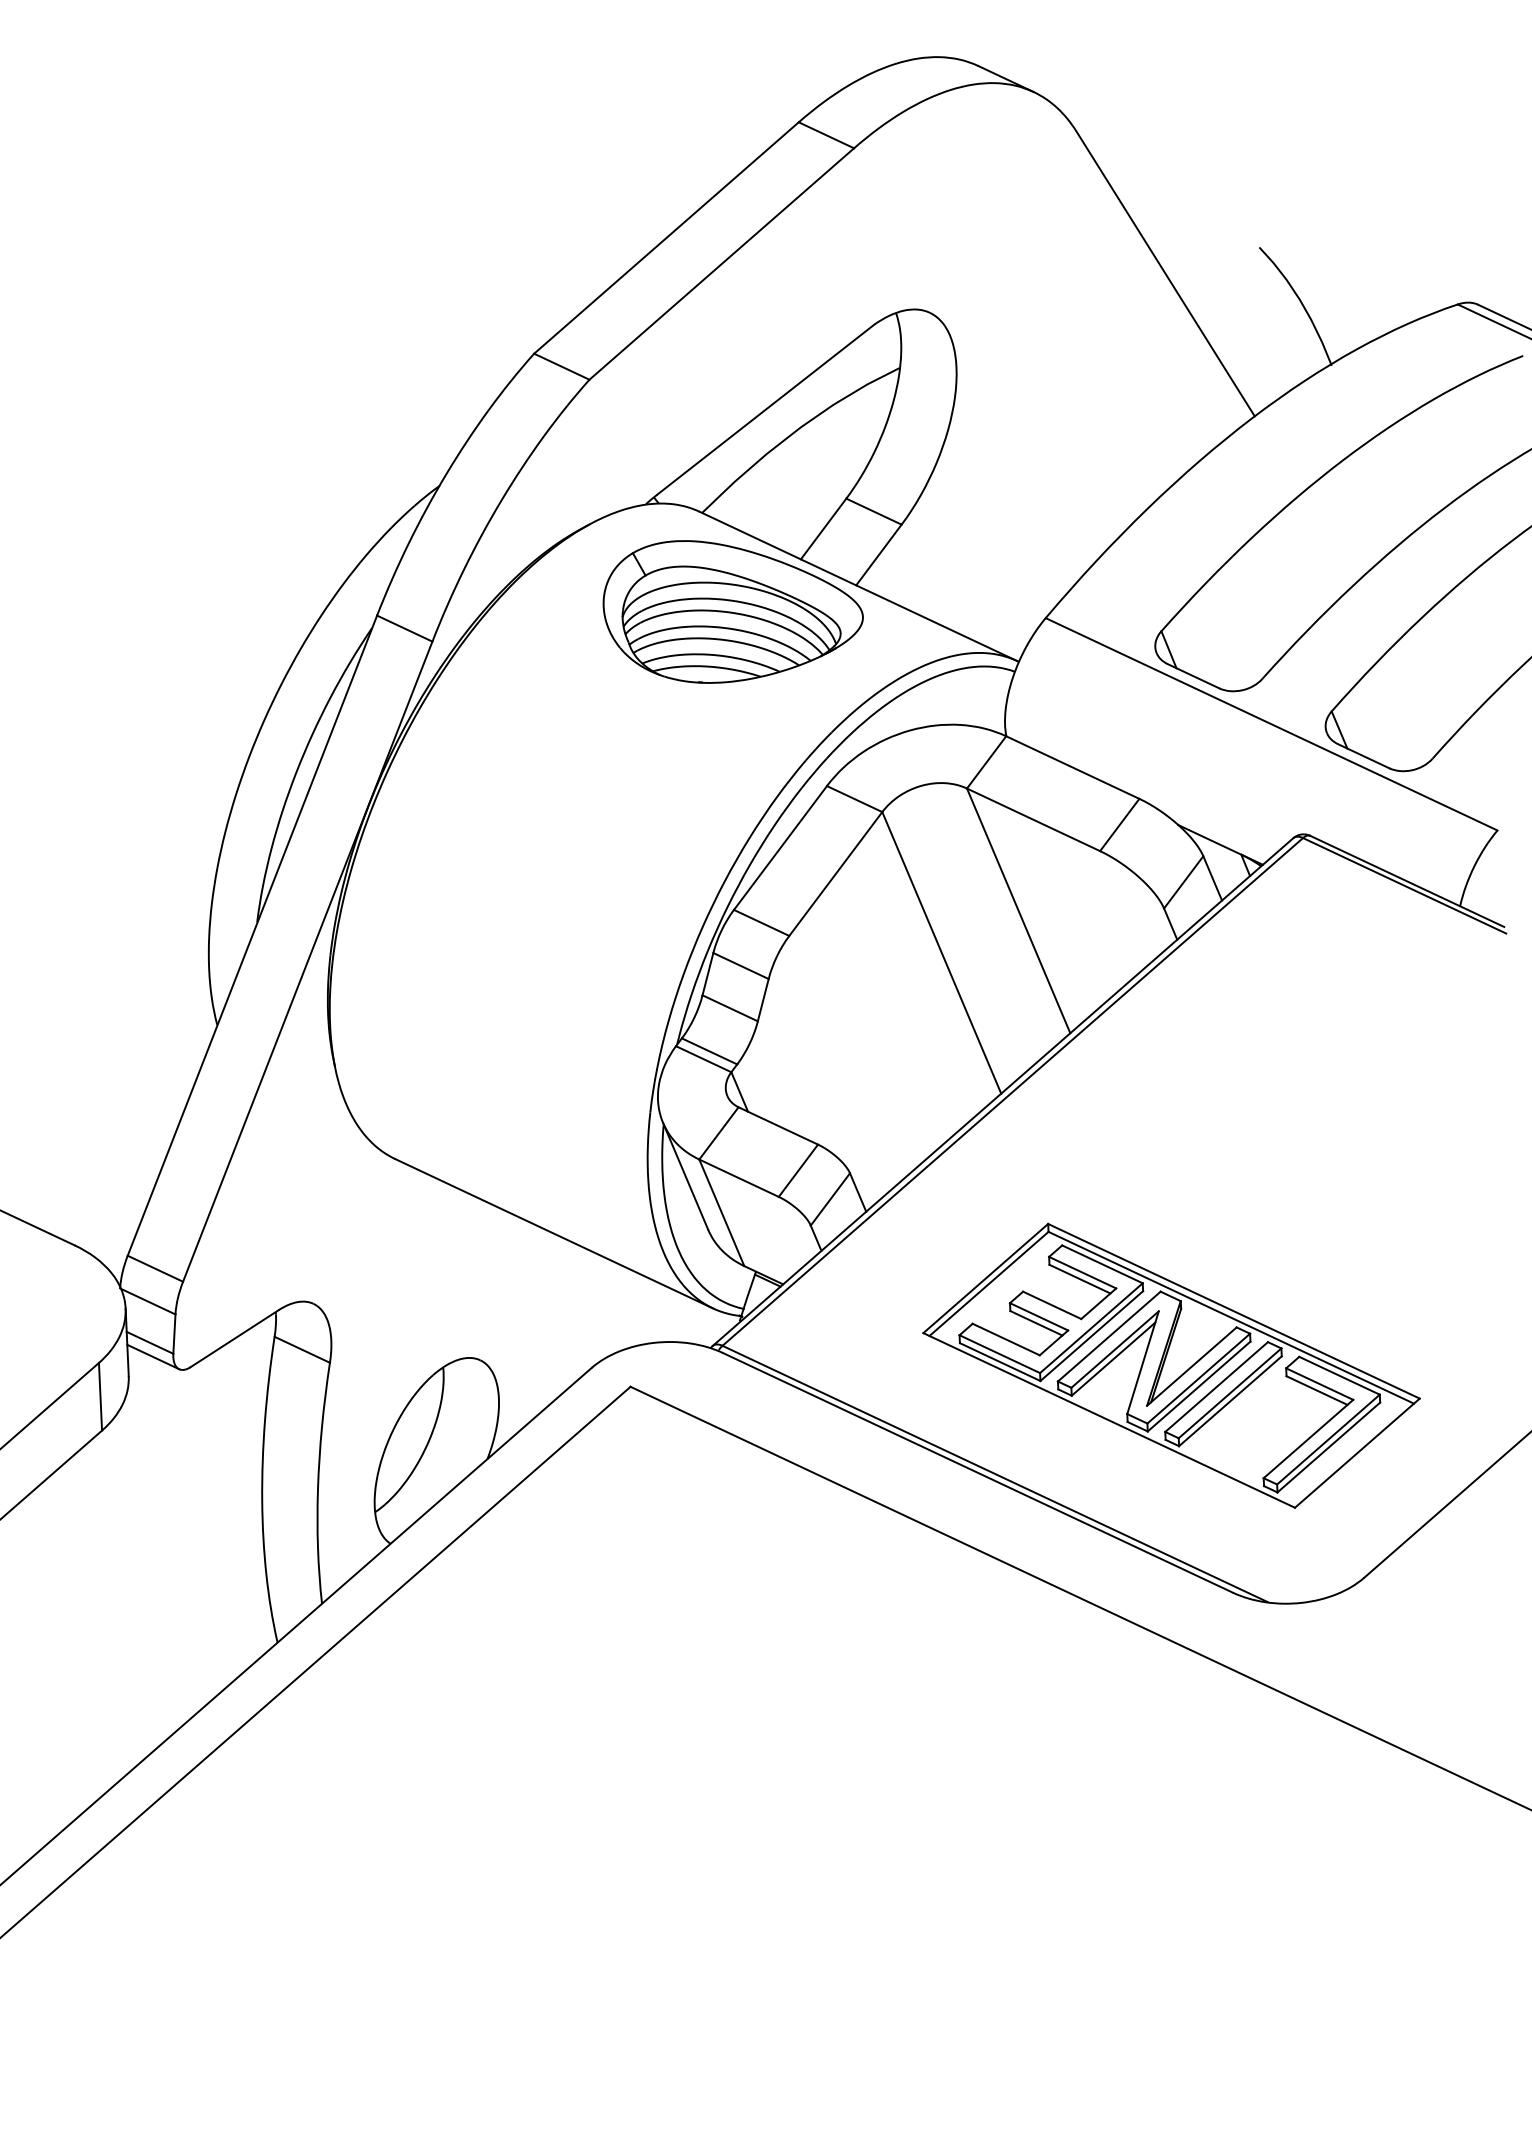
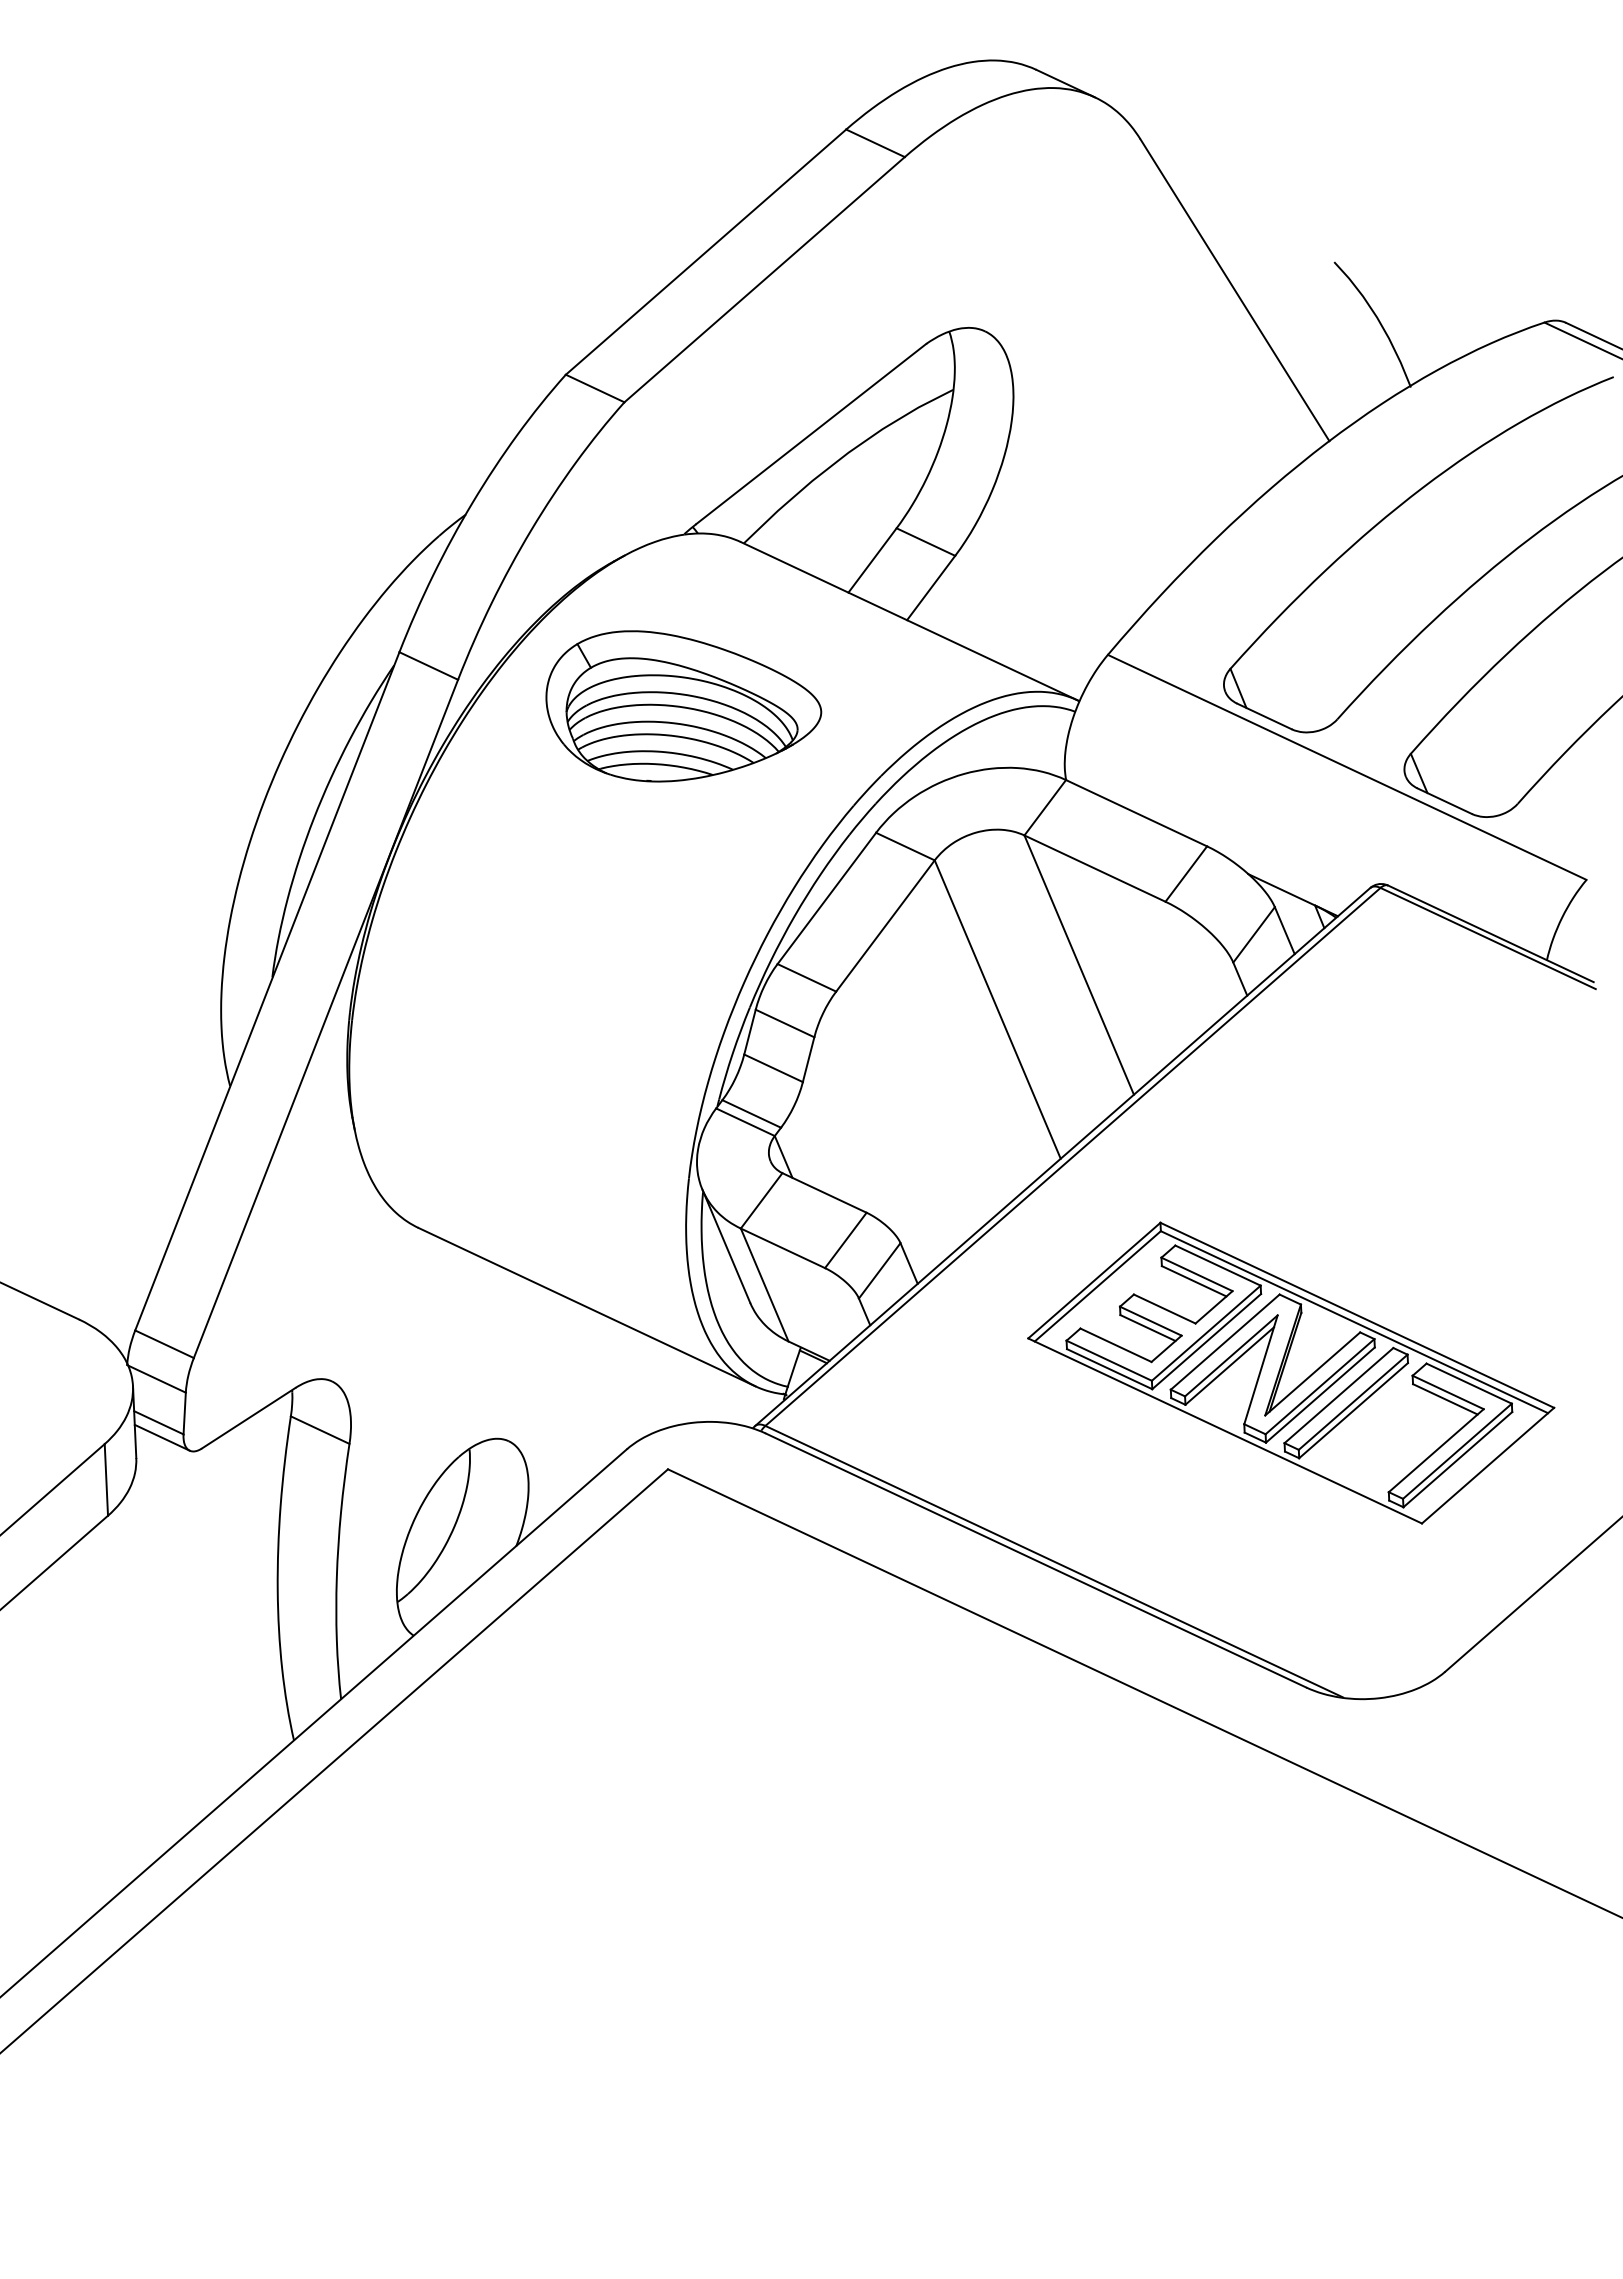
part: (732, 612) -> (683, 706), moved
part: (1171, 1365) -> (1291, 1372), moved

